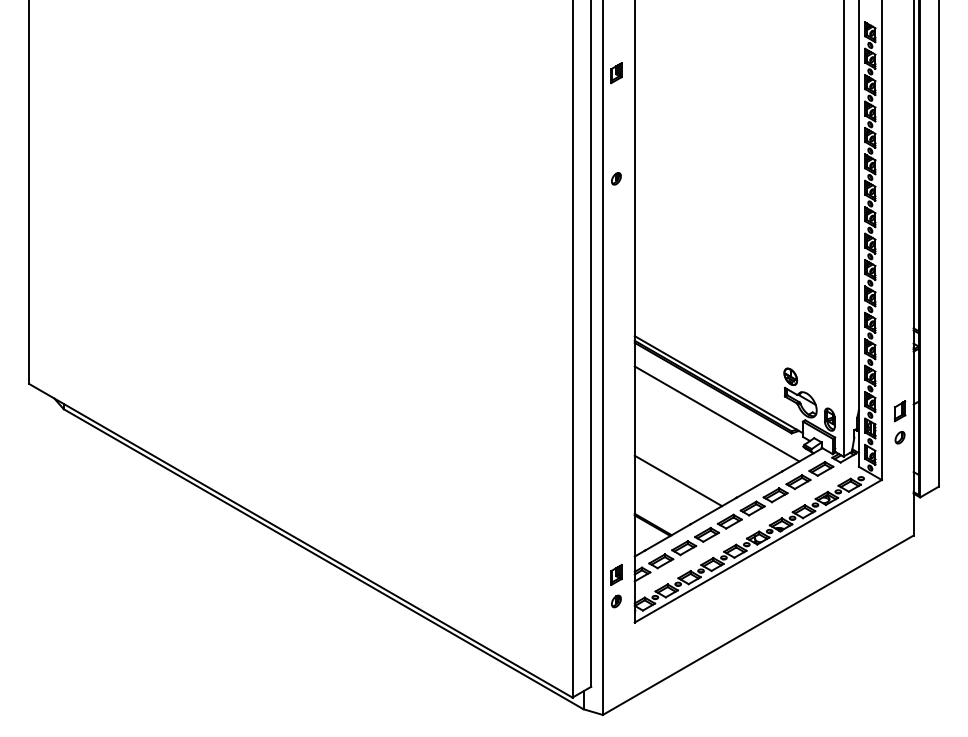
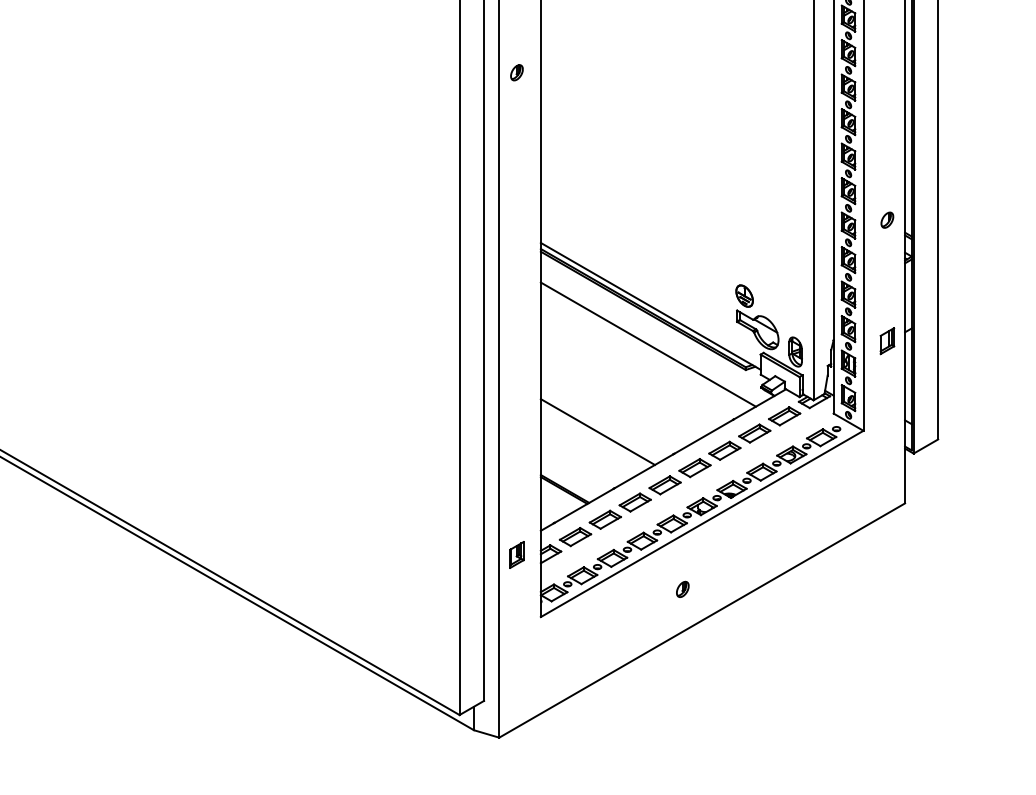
part: (616, 178) -> (517, 72), moved
part: (899, 437) -> (886, 219), moved
part: (616, 601) -> (682, 589), moved

